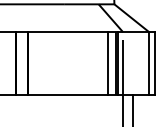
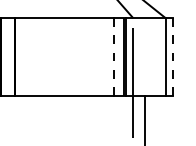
line: (107, 63) -> (113, 56), solid -> dashed
line: (155, 63) -> (173, 56), solid -> dashed

